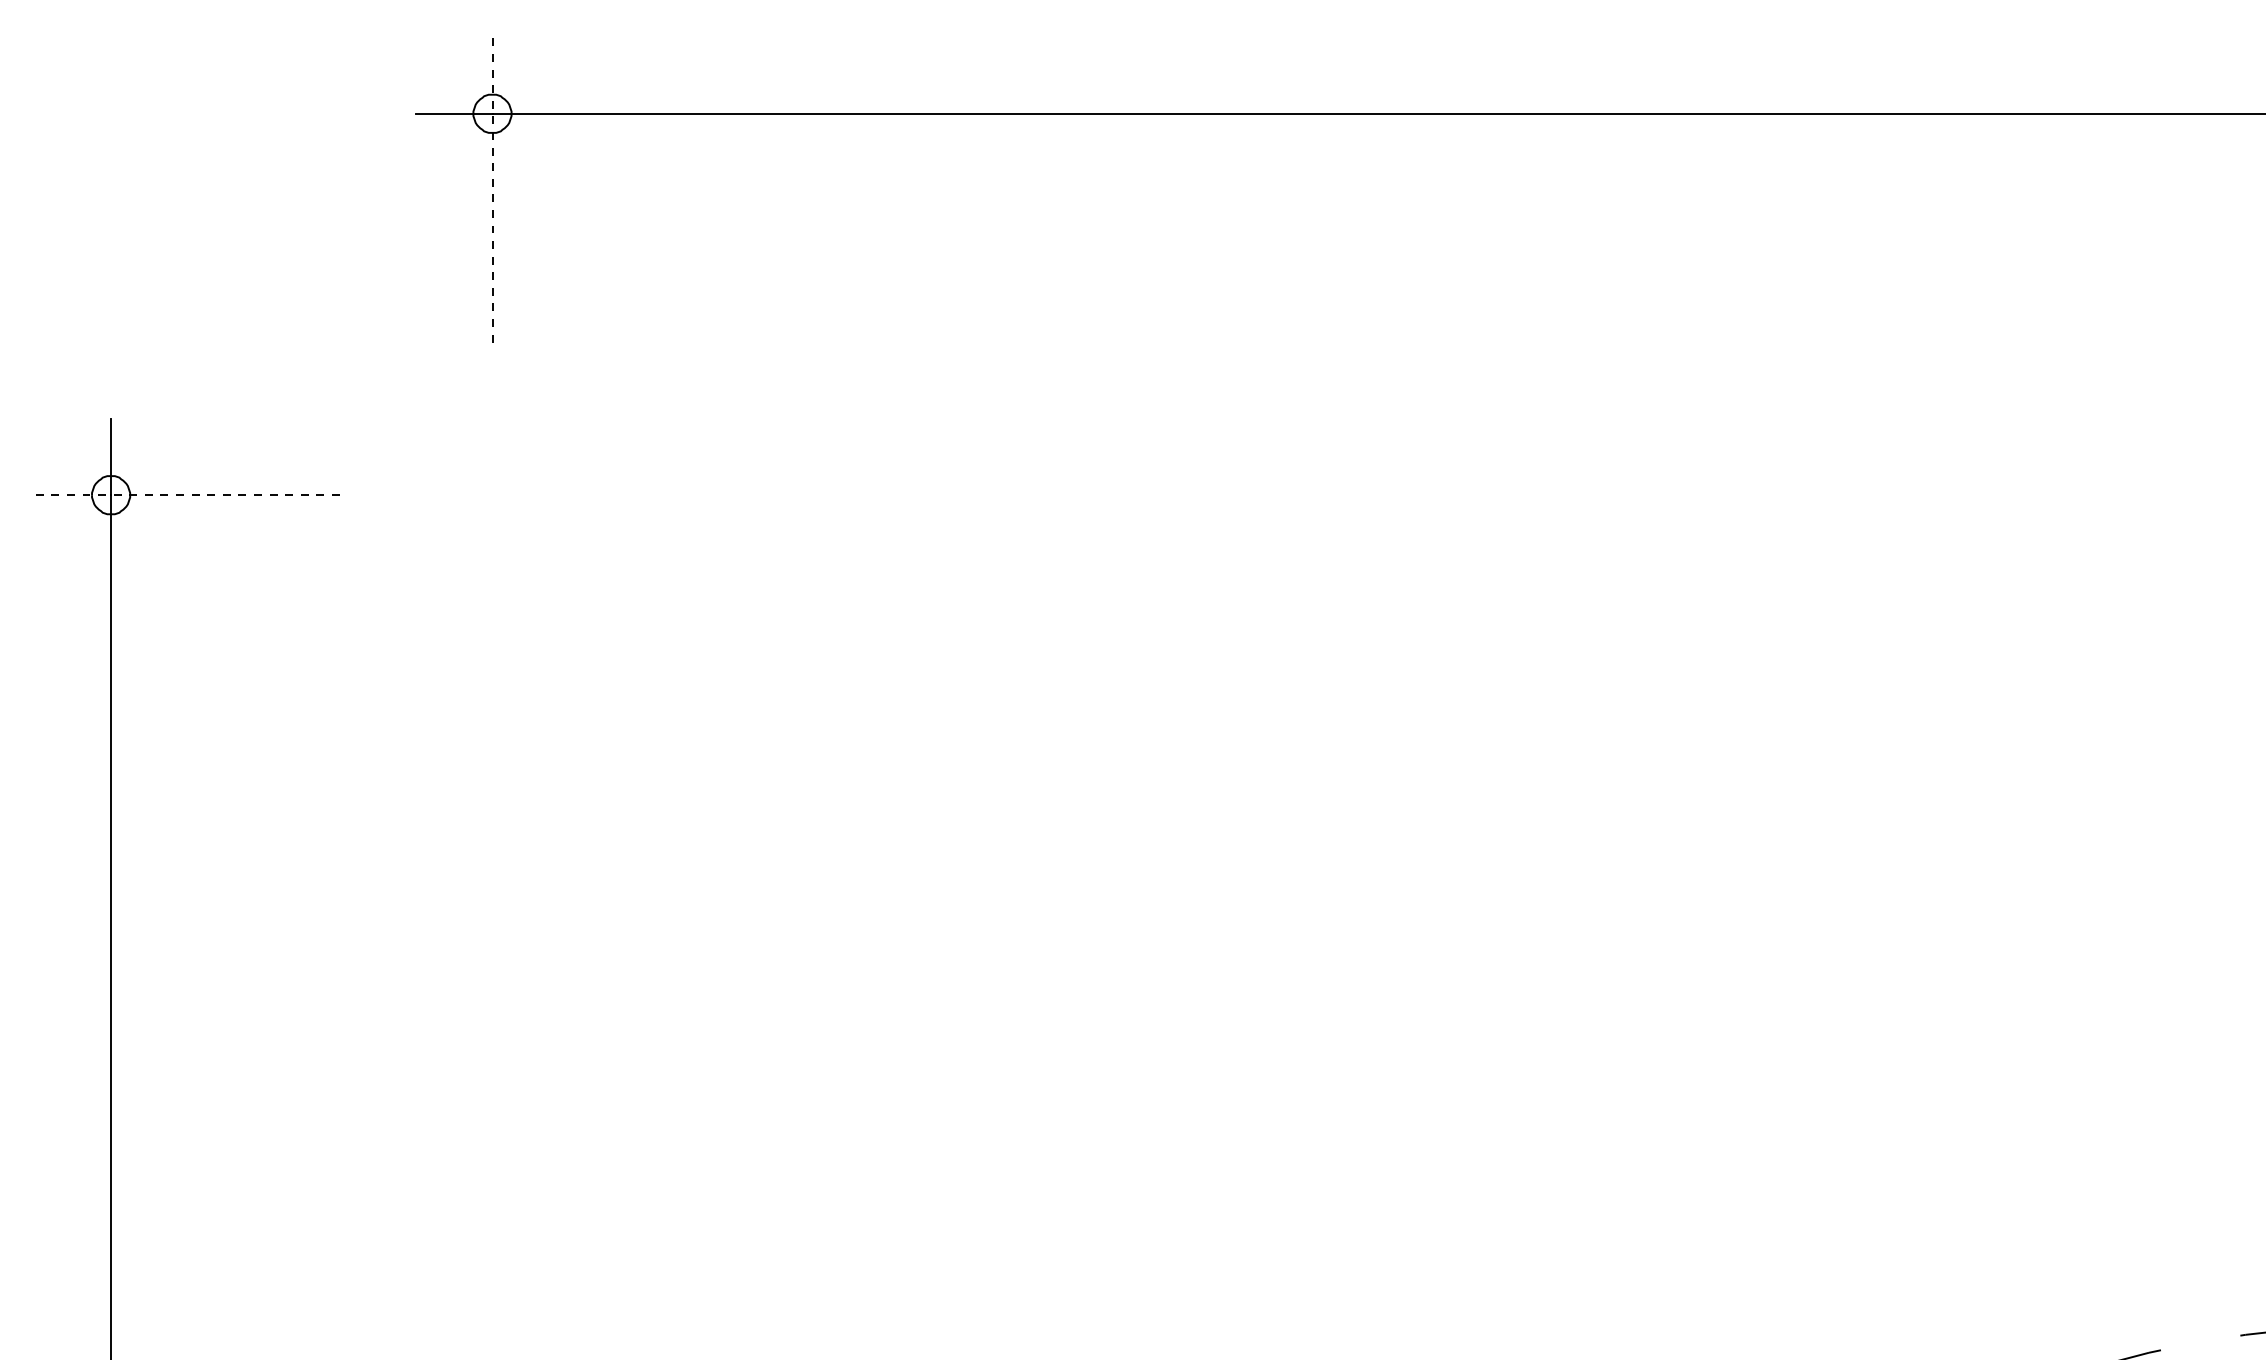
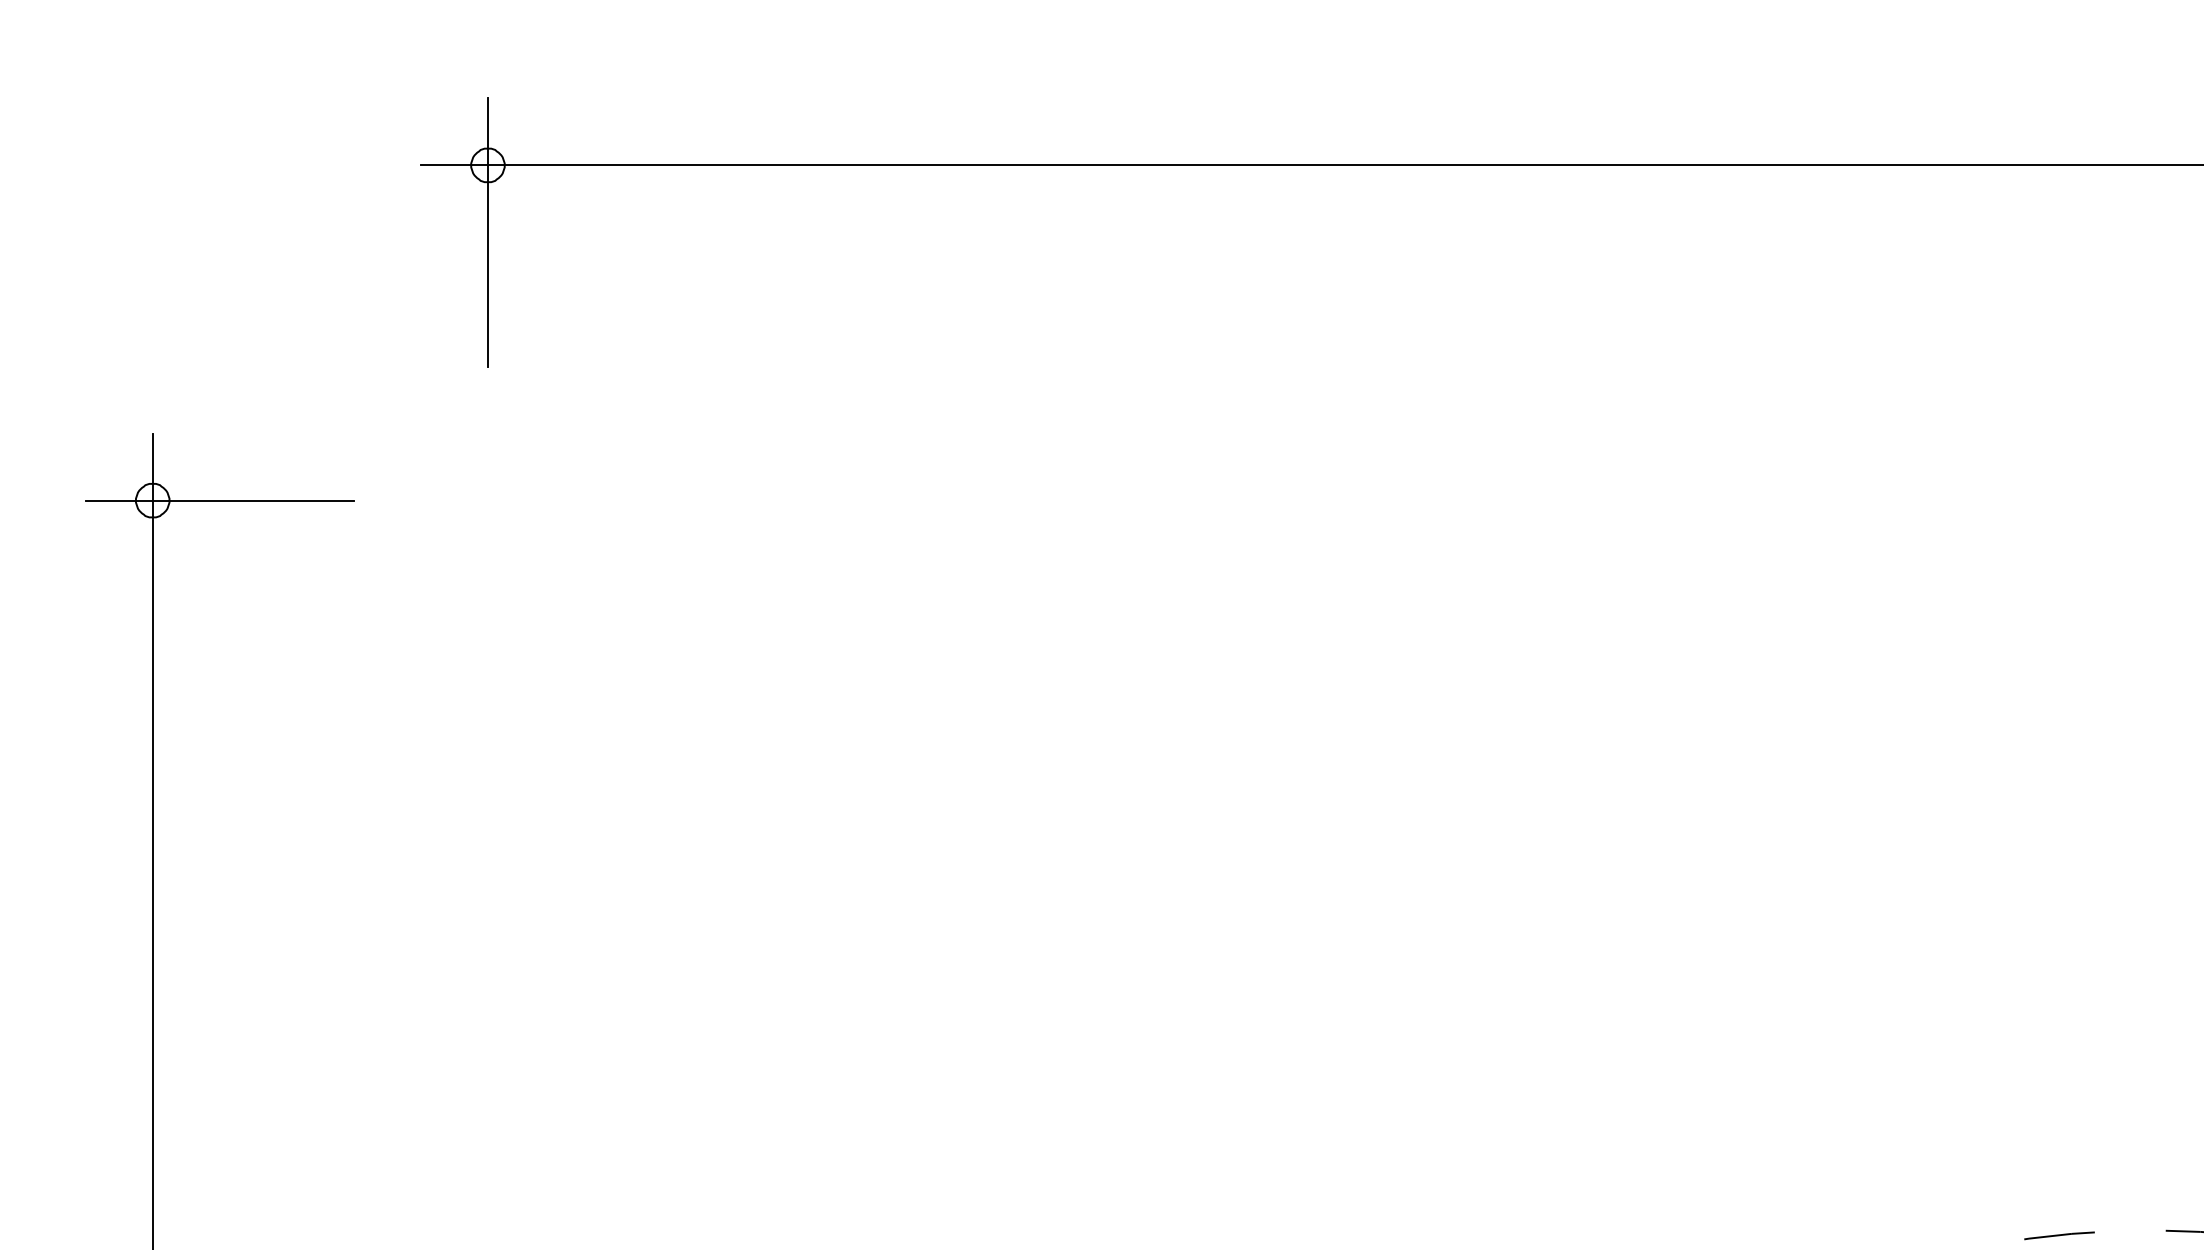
line: (491, 188) -> (487, 231), dashed -> solid
line: (187, 495) -> (219, 500), dashed -> solid

